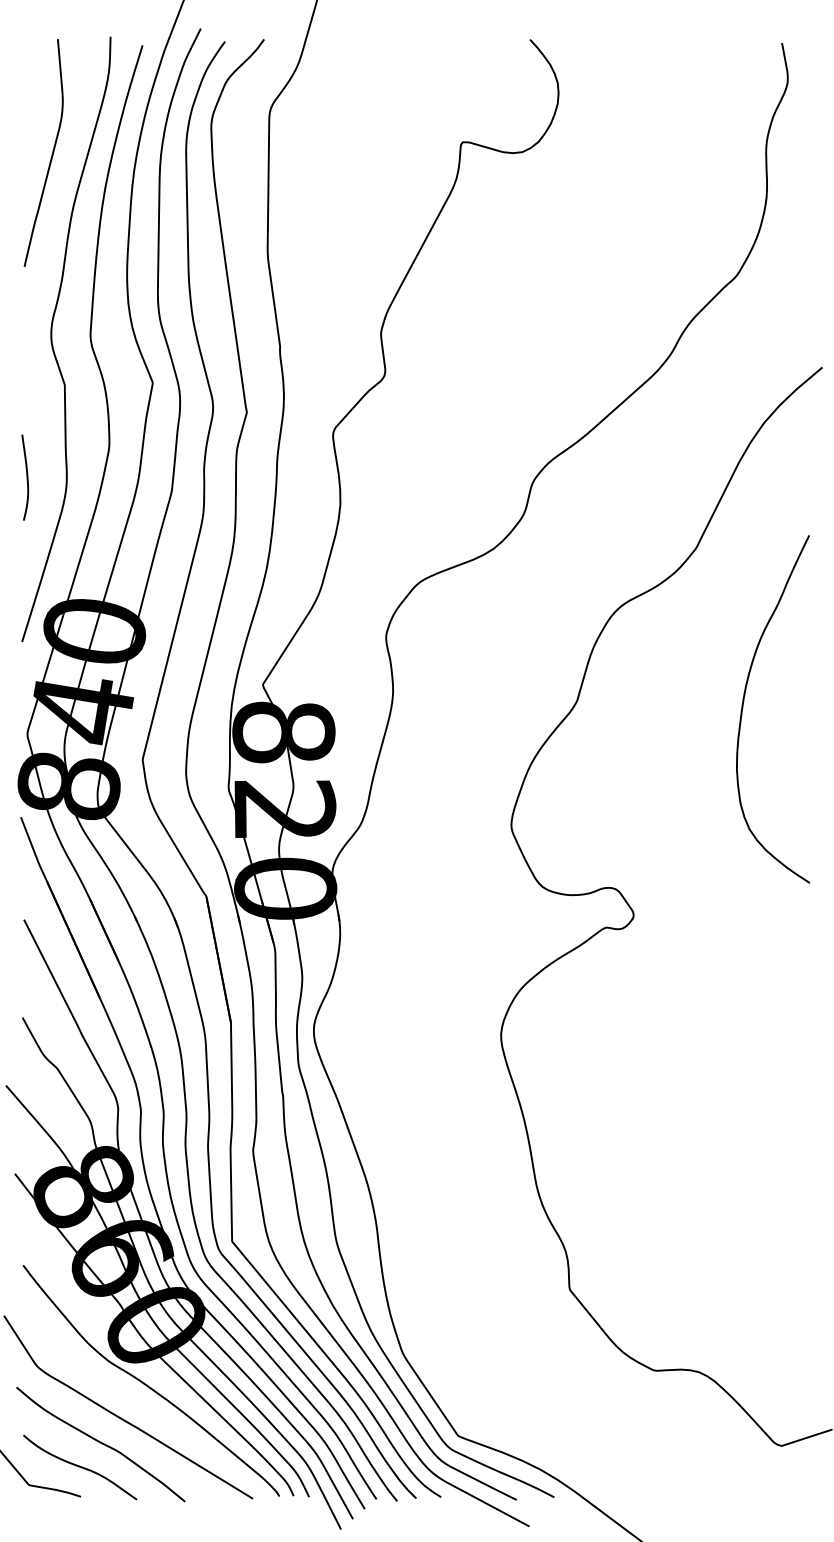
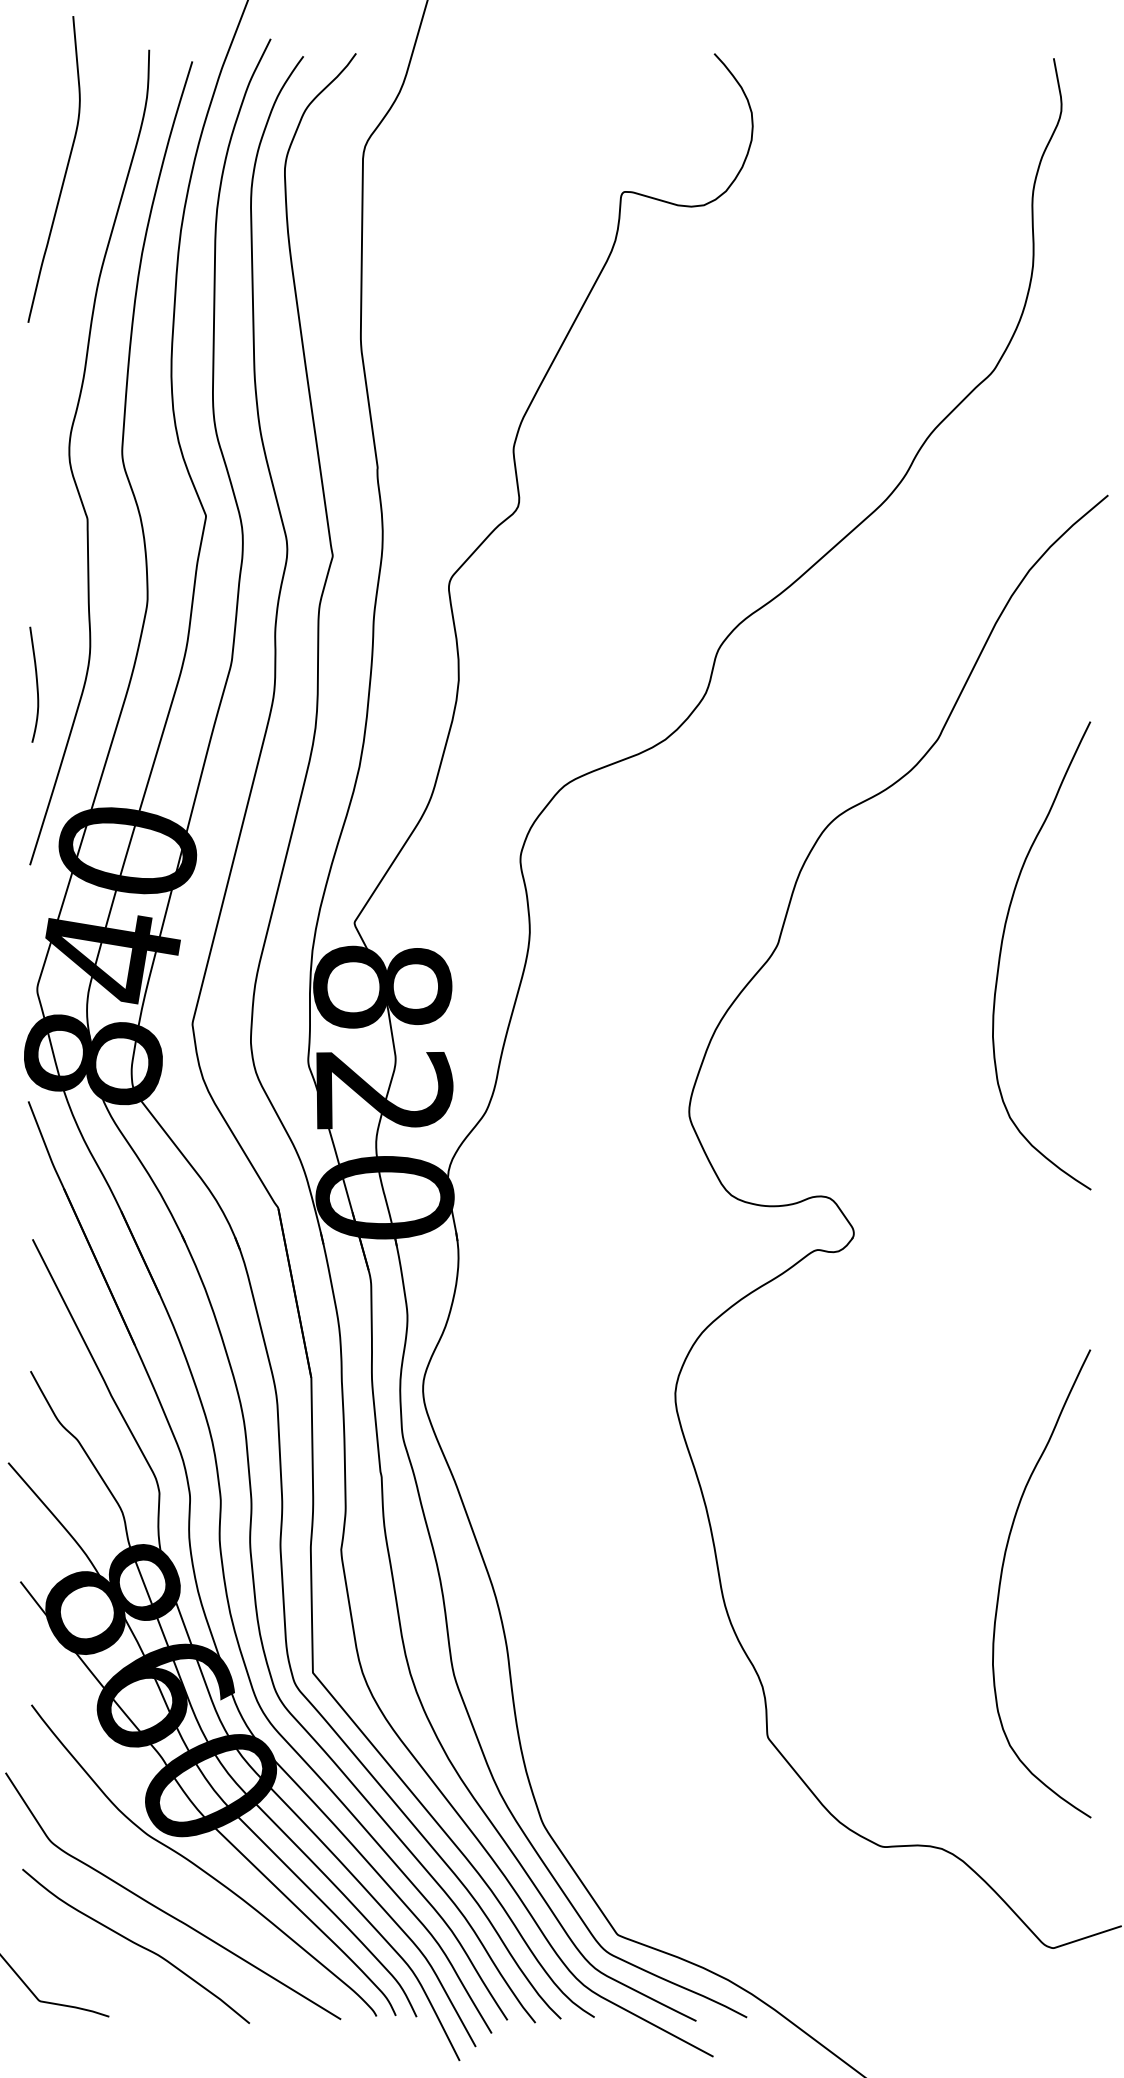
curve: (51, 156) -> (64, 173), moved
curve: (26, 477) -> (36, 684), moved
curve: (743, 1169) -> (1002, 1575), added
curve: (79, 1466) -> (107, 1976), removed

